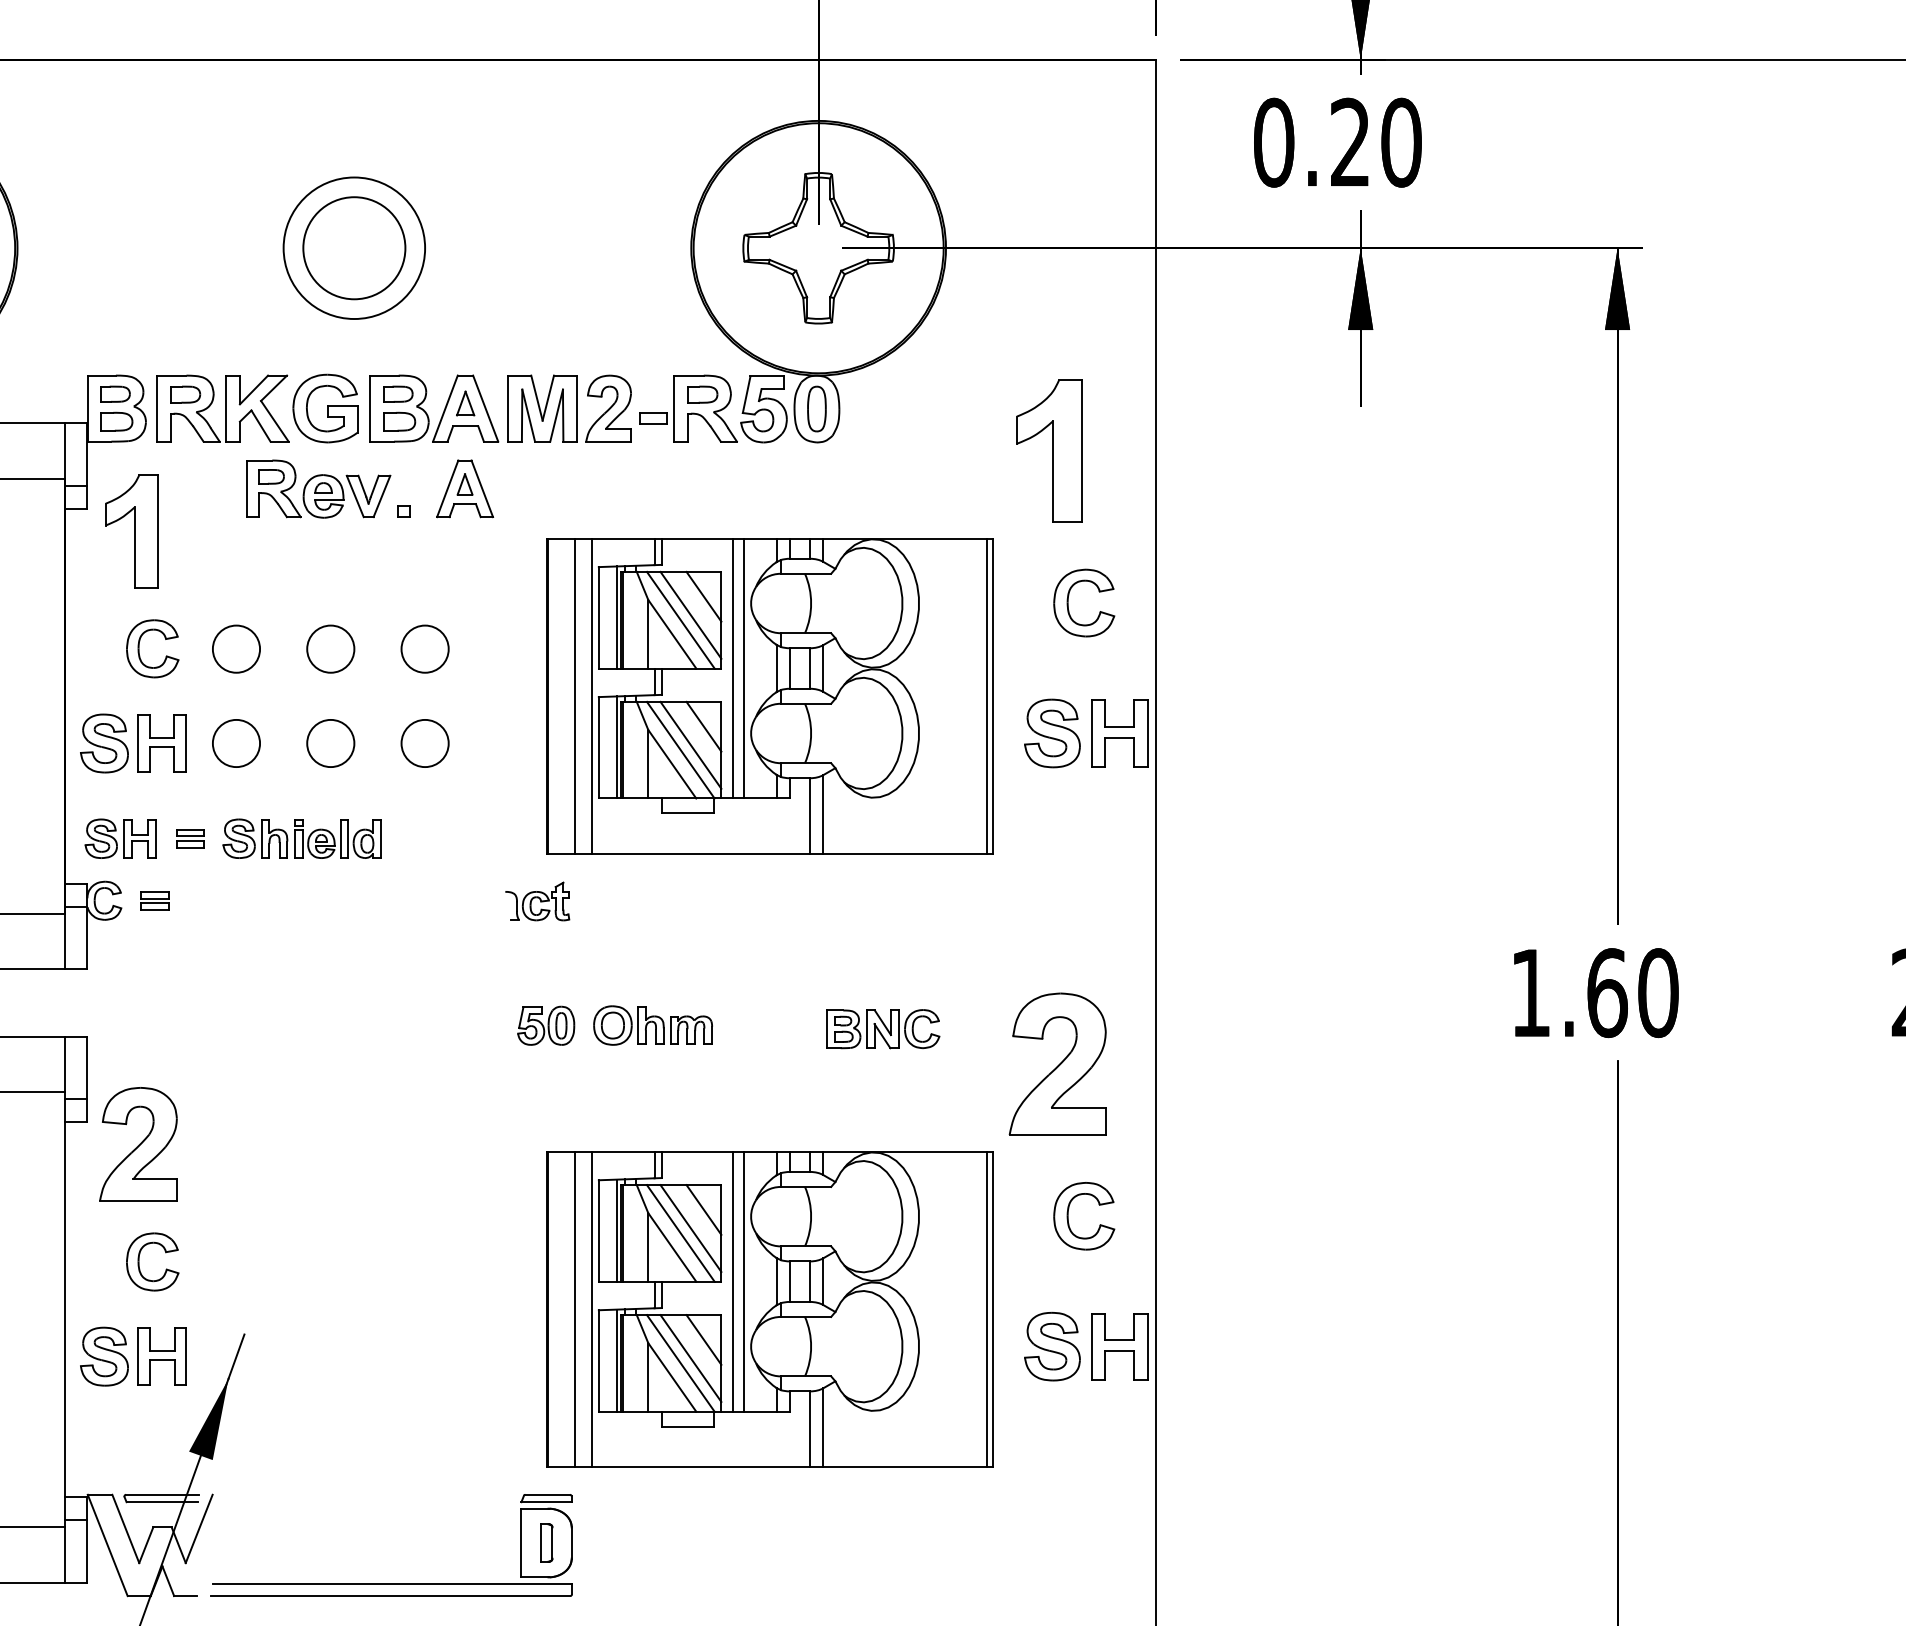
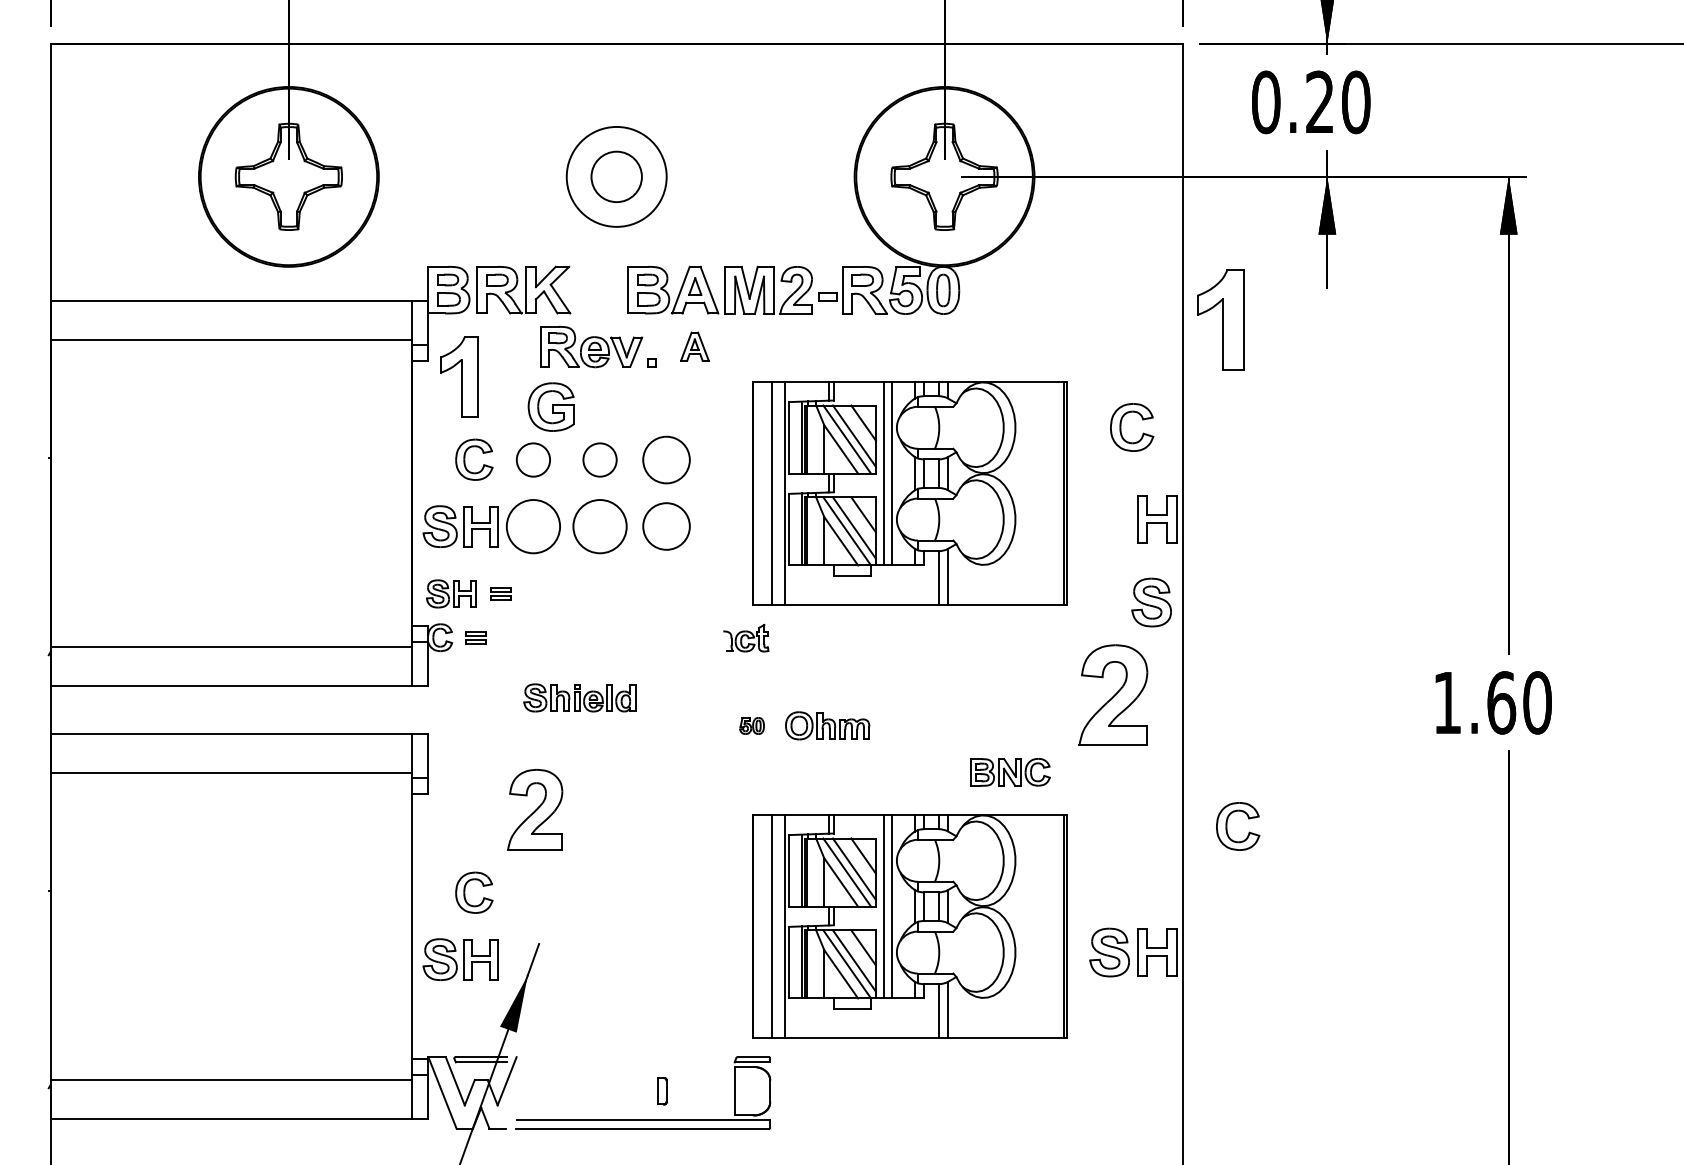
circle: (354, 247) -> (616, 176), size x0.7
part: (324, 407) -> (550, 406), moved
part: (1049, 450) -> (1220, 319), moved
part: (464, 488) -> (694, 346), size x0.7
circle: (424, 648) -> (666, 459), size x1.4
part: (1052, 733) -> (1151, 602), moved
circle: (236, 743) -> (533, 526), size x1.6
circle: (329, 743) -> (599, 526), size x1.6
circle: (424, 743) -> (666, 526), size x1.4
part: (301, 838) -> (579, 697), moved
part: (545, 1025) -> (751, 725), size x0.6
part: (883, 1029) -> (1010, 772), moved
part: (1057, 1063) -> (1113, 694), moved
part: (138, 1144) -> (535, 809), moved
part: (1069, 1216) -> (1227, 826), moved
part: (546, 1543) -> (662, 1091), moved

